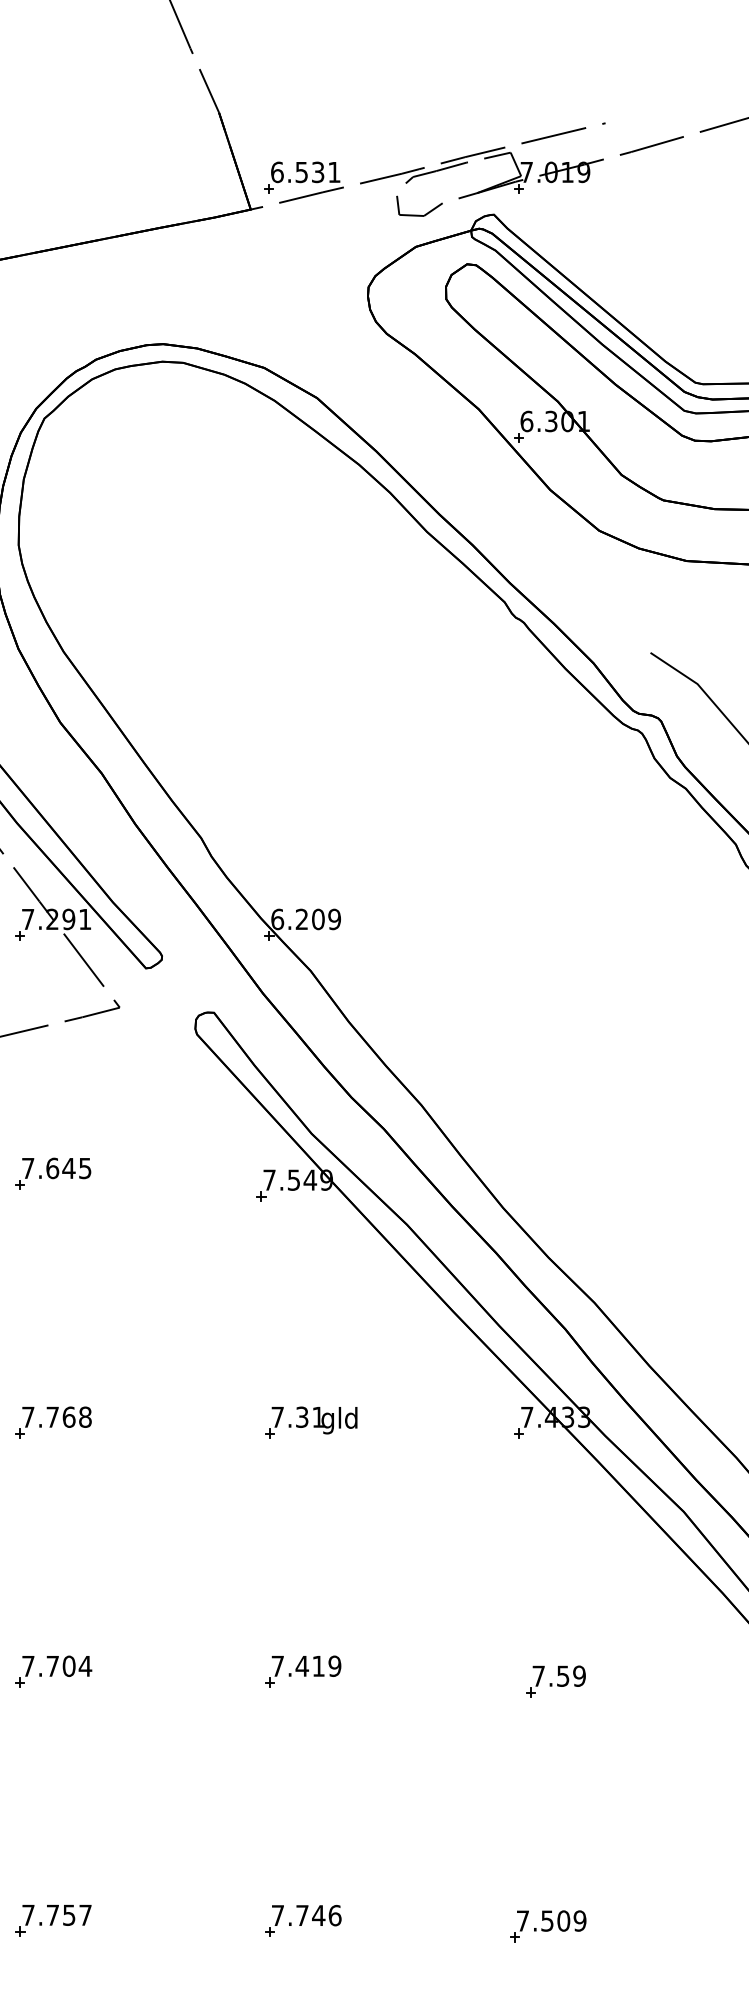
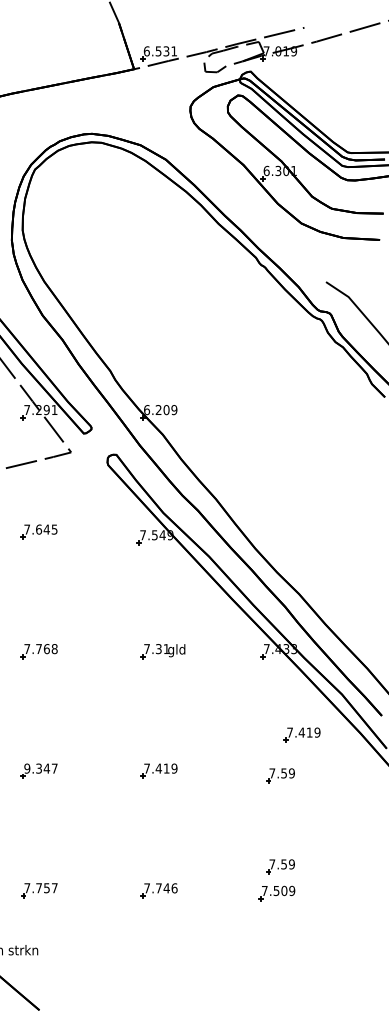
part: (599, 1595) -> (301, 734), added
text: (55, 1665) -> (40, 768), 7.704 -> 9.347
part: (555, 1870) -> (280, 866), added

